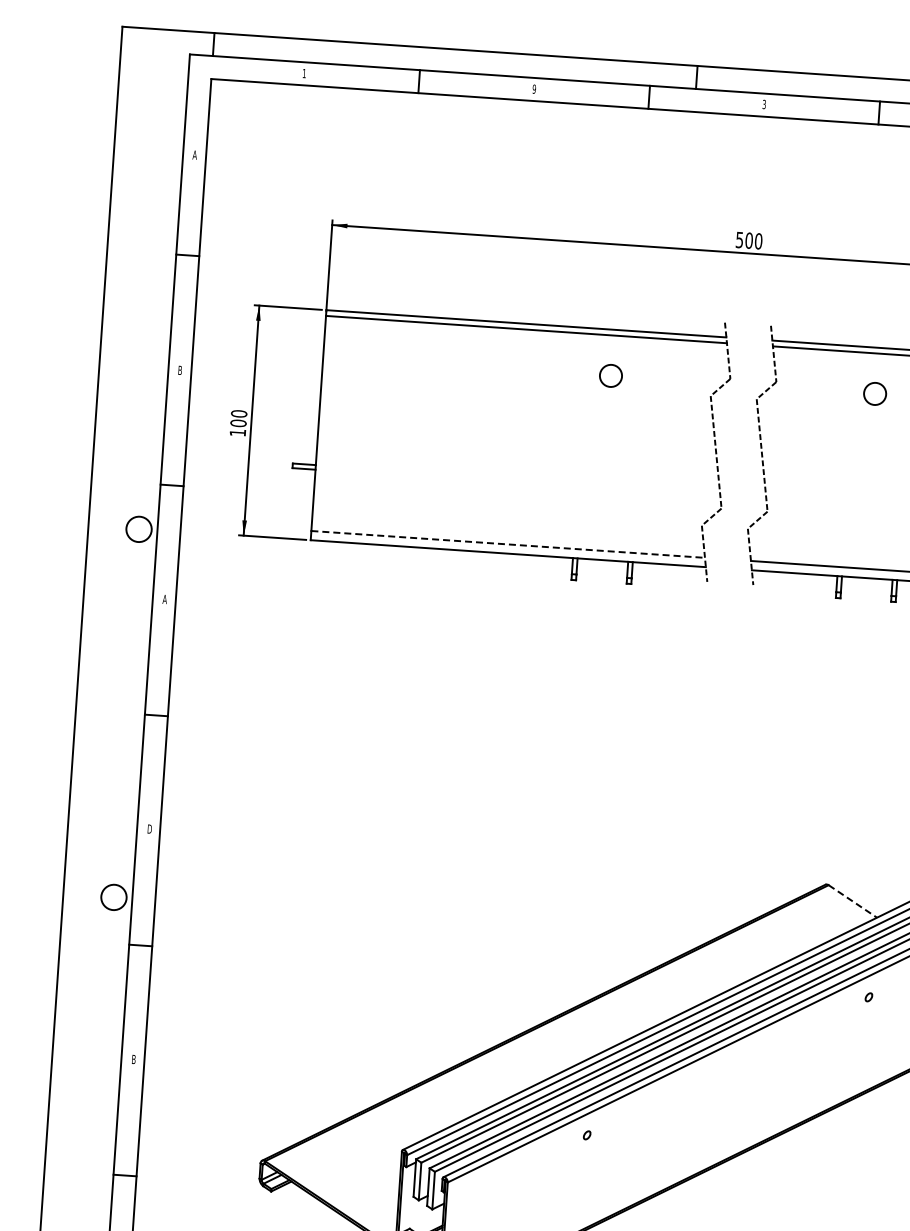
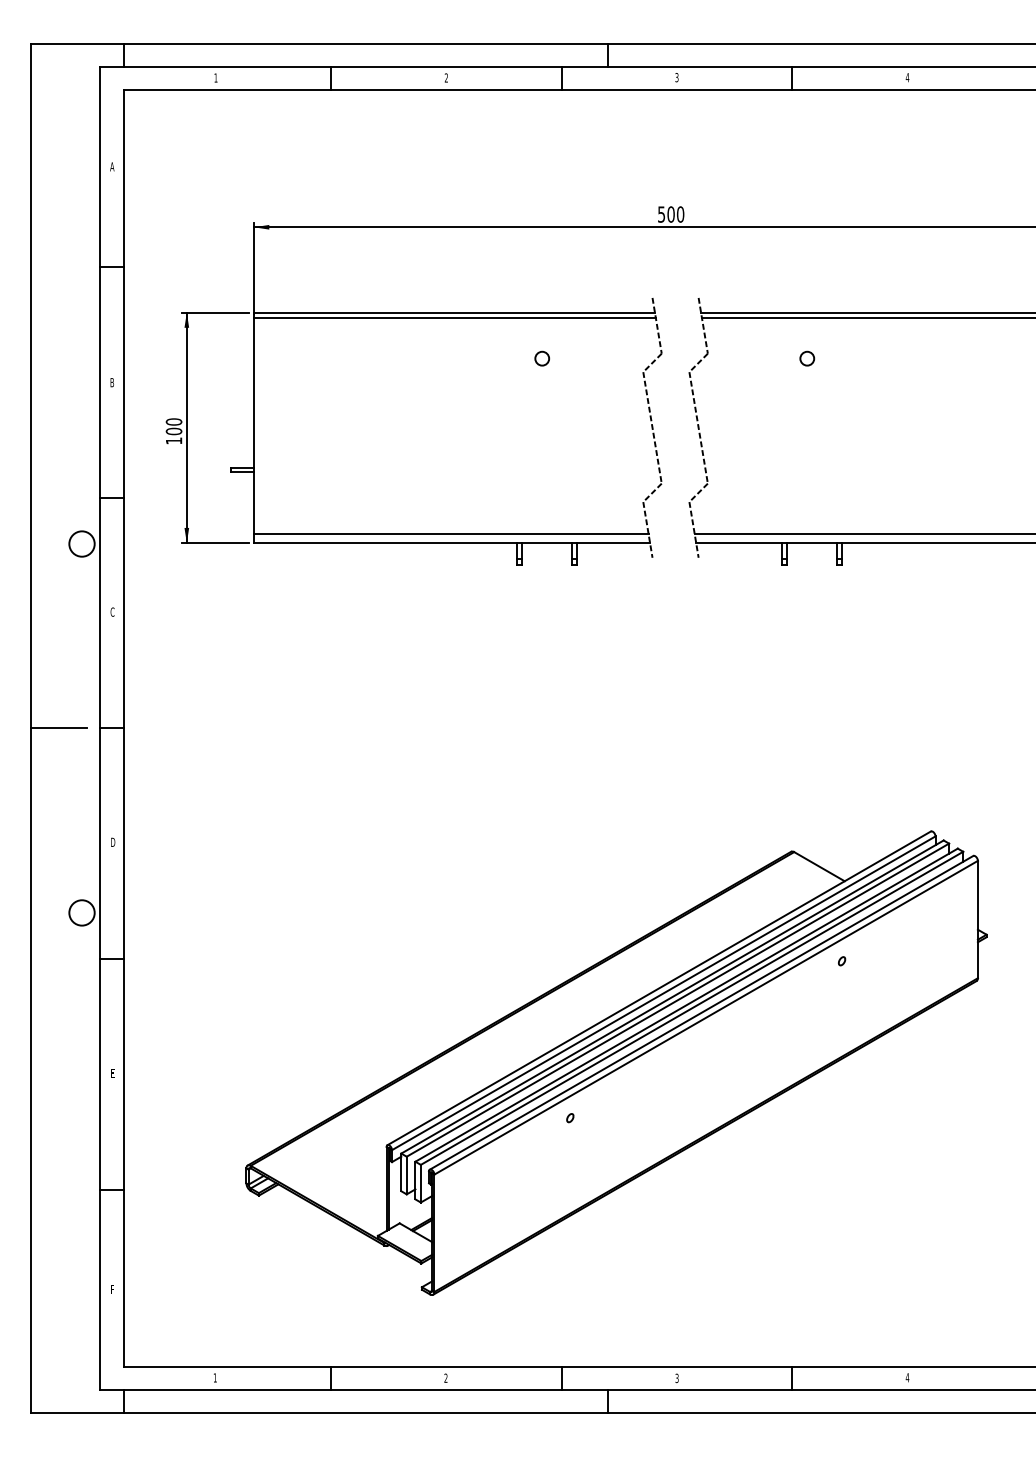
text: (534, 88) -> (446, 77), 9 -> 2
circle: (610, 375) -> (541, 358), size x0.62
circle: (875, 393) -> (807, 358), size x0.62
line: (508, 544) -> (451, 533), dashed -> solid
text: (164, 598) -> (112, 611), A -> C
line: (103, 711) -> (58, 728), added
line: (852, 901) -> (819, 866), dashed -> solid
text: (133, 1058) -> (112, 1072), B -> E

